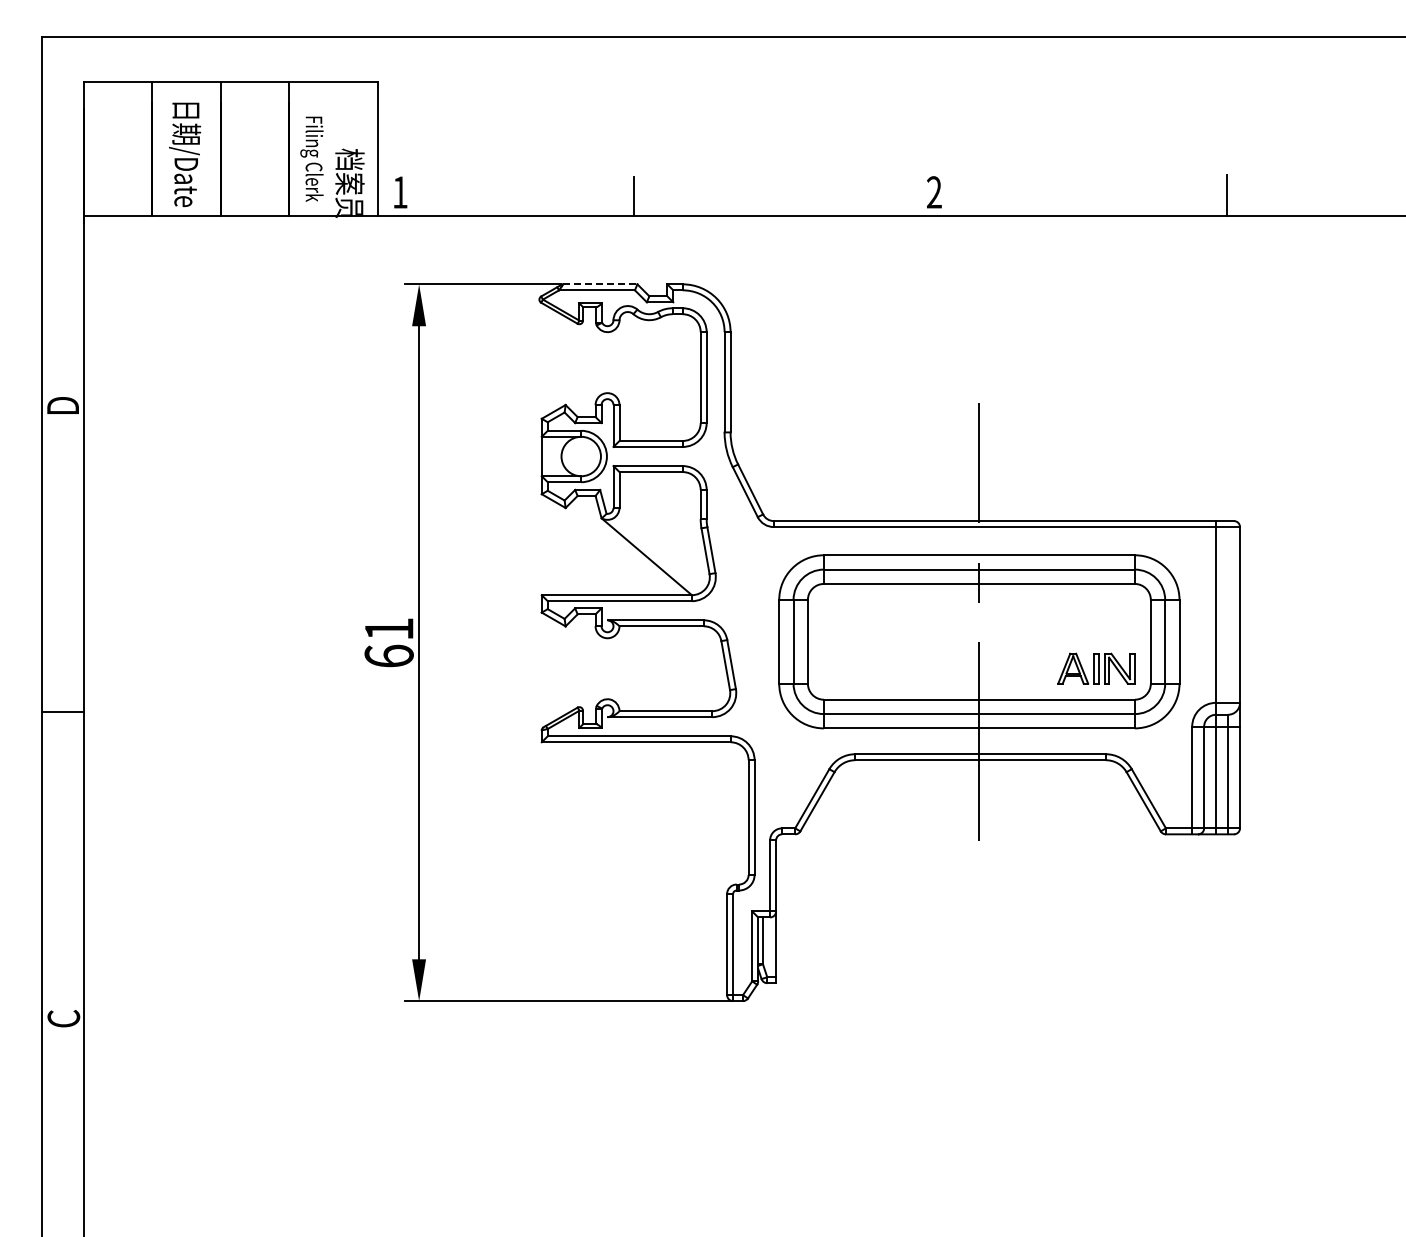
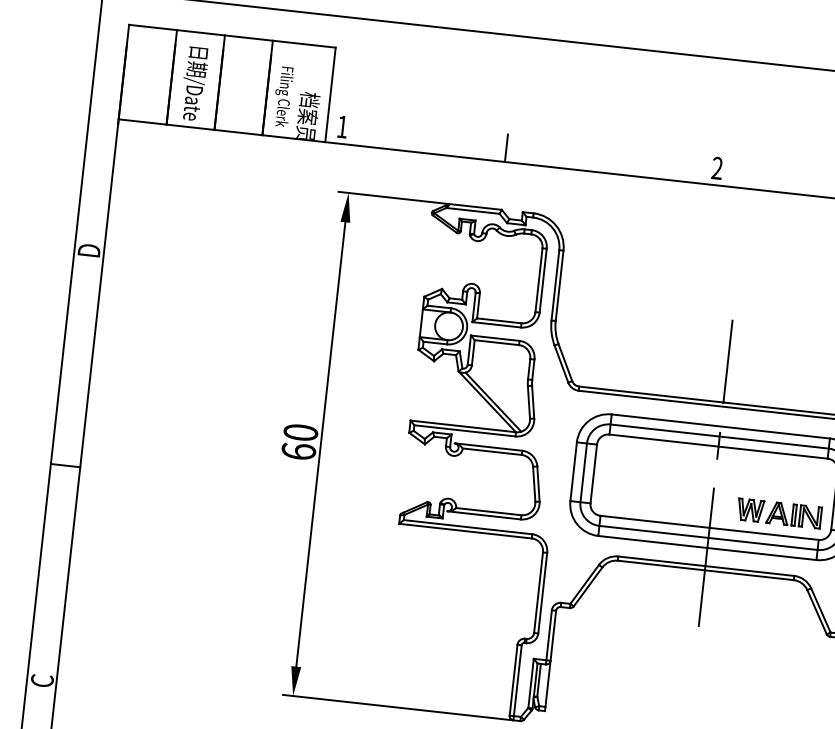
line: (600, 284) -> (475, 207), dashed -> solid
line: (655, 556) -> (493, 402), added
text: (388, 629) -> (300, 432), 61 -> 60
part: (1034, 668) -> (750, 510), added

